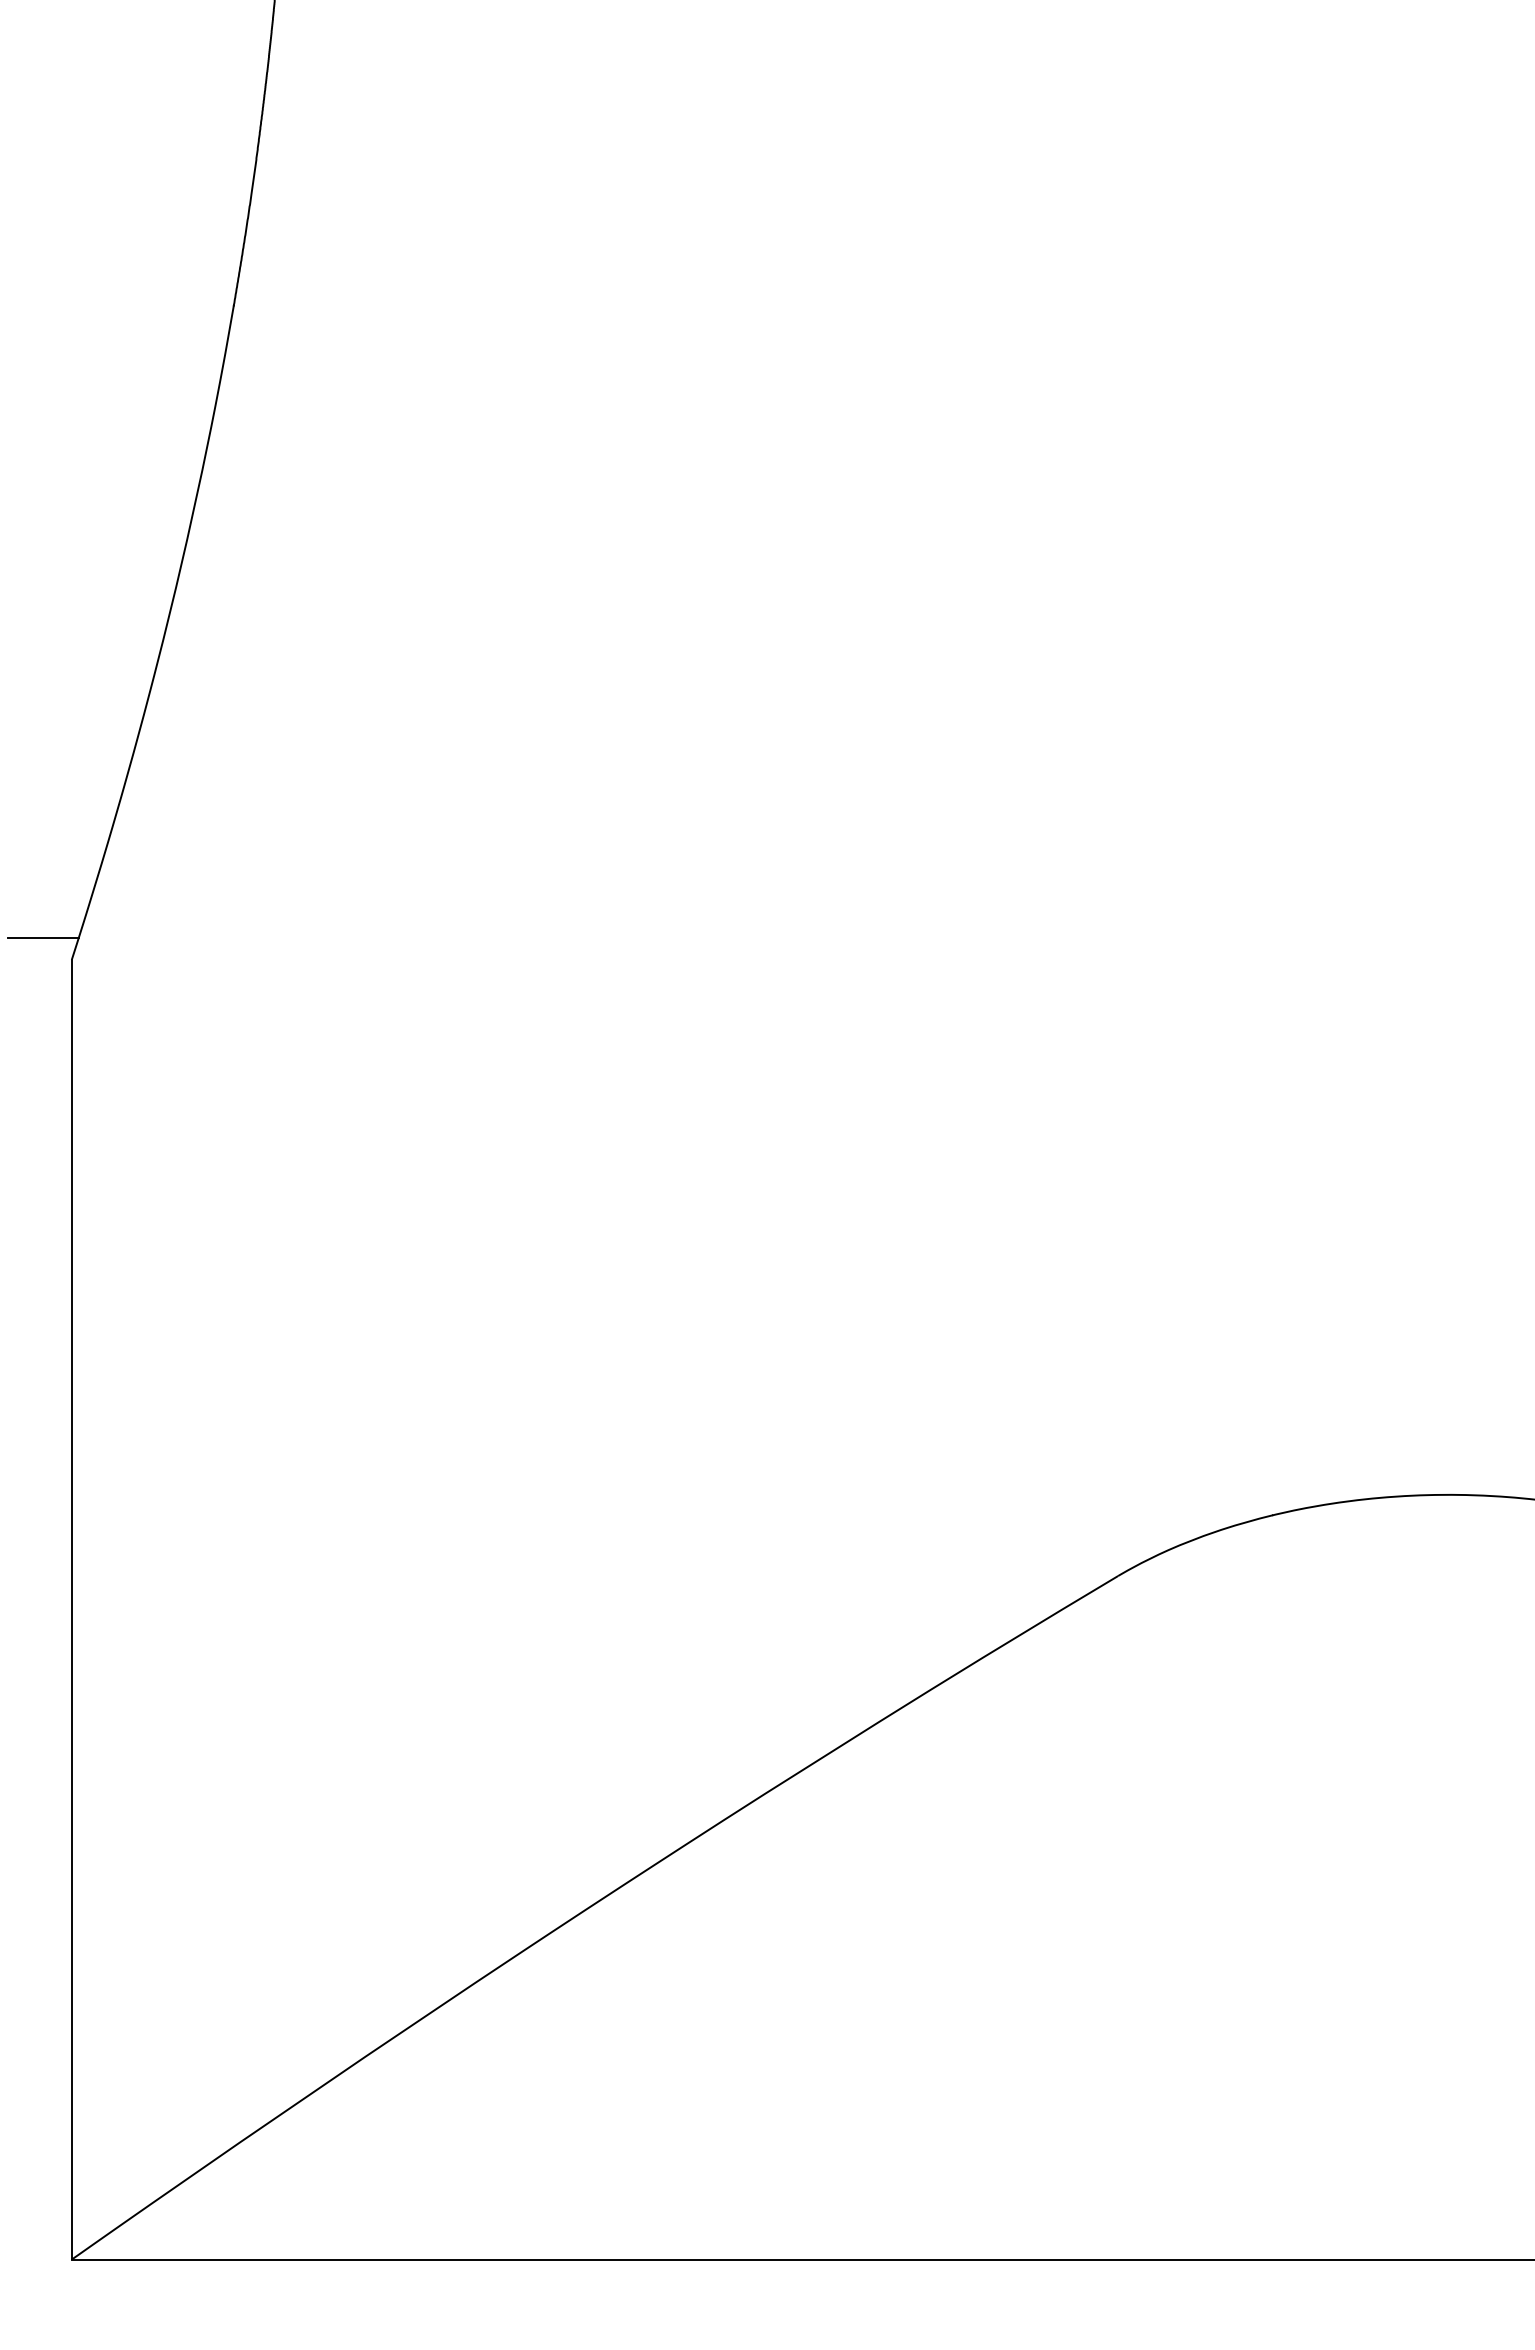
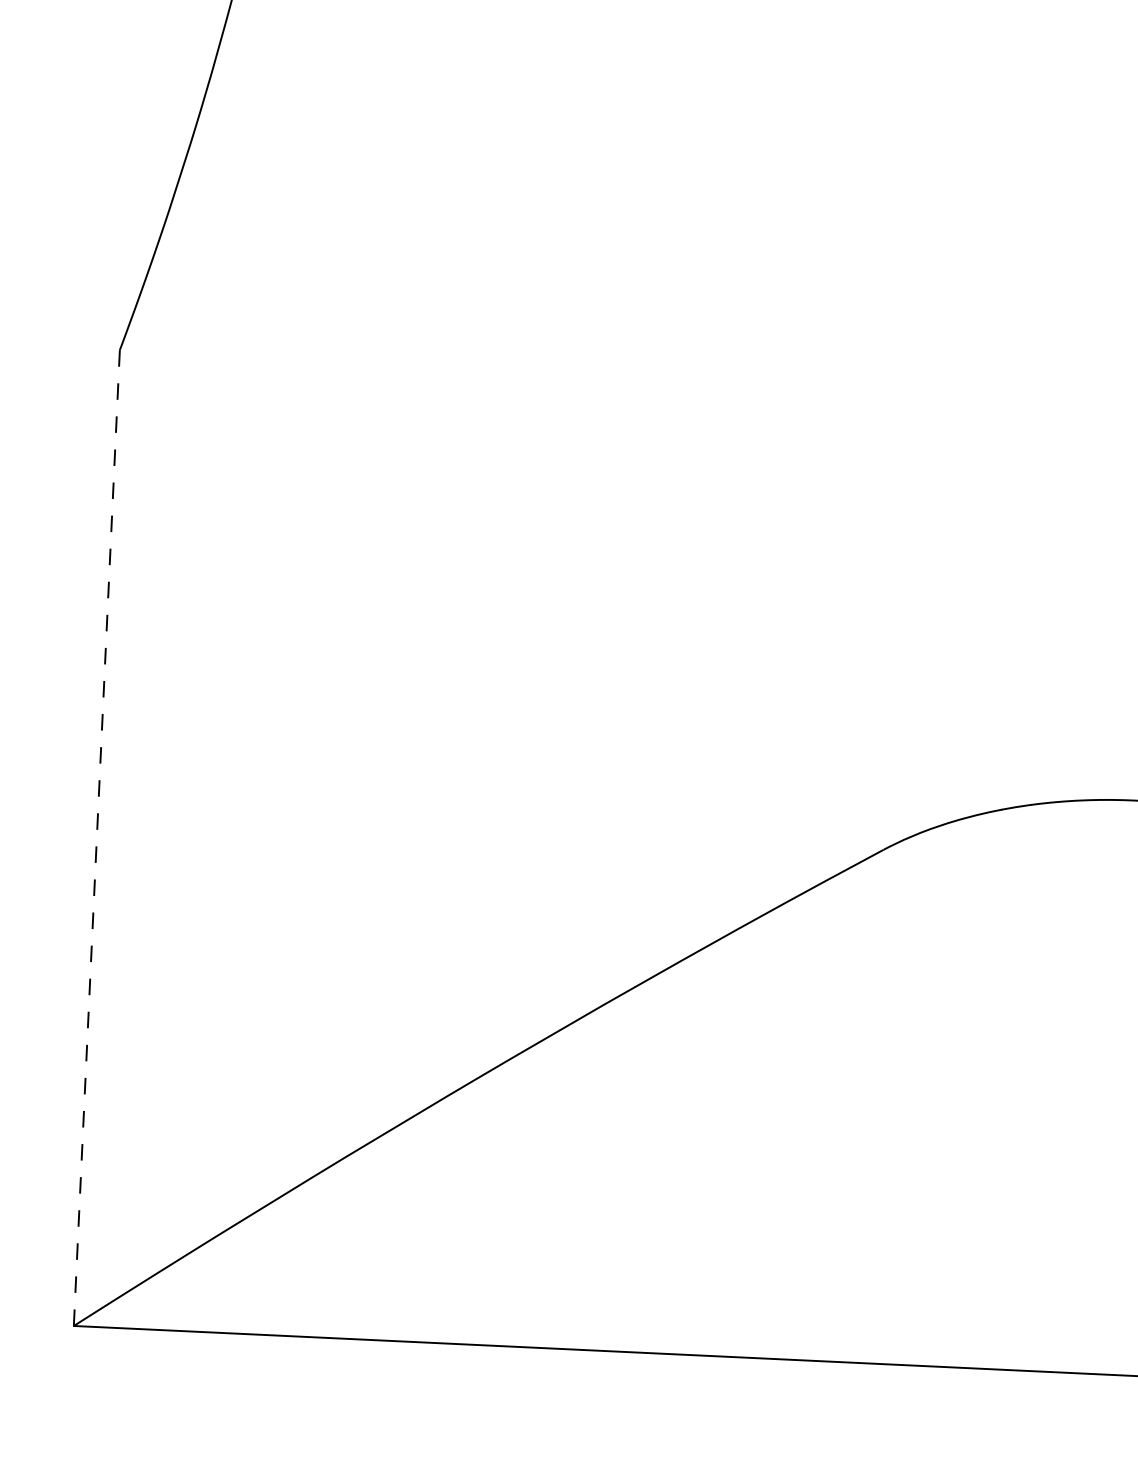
line: (43, 937) -> (99, 332), removed
line: (71, 1609) -> (96, 837), solid -> dashed

